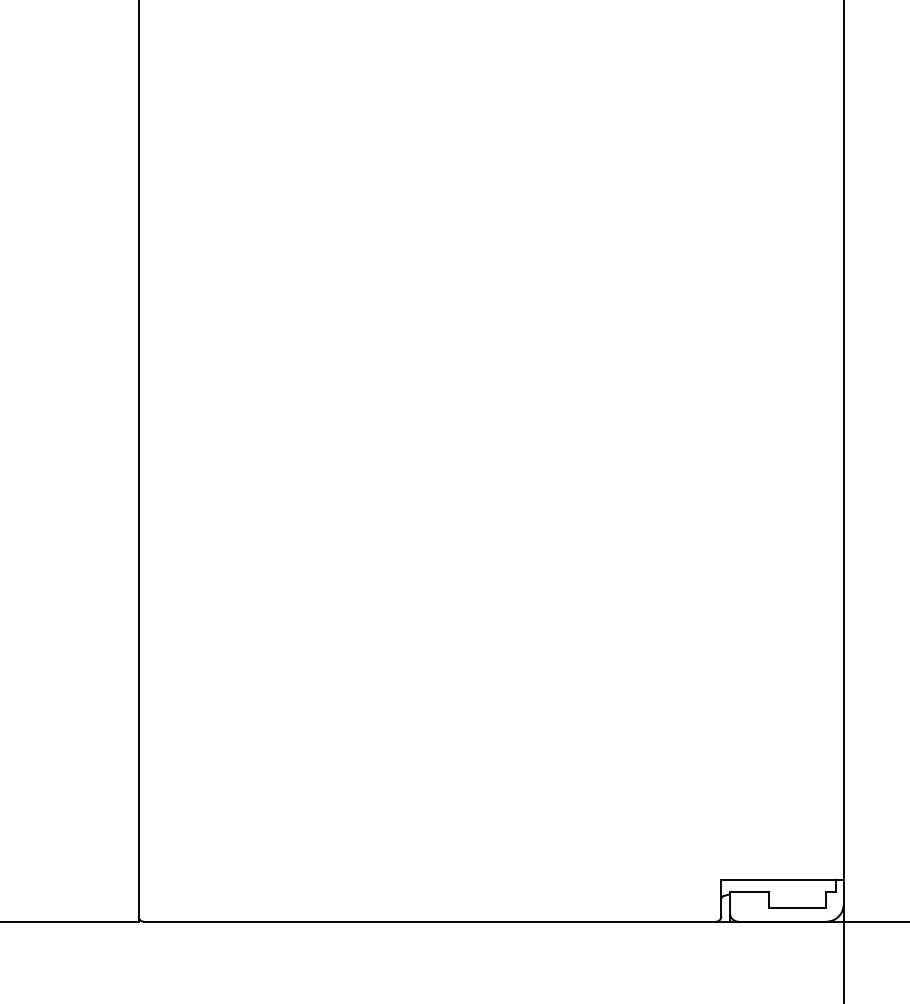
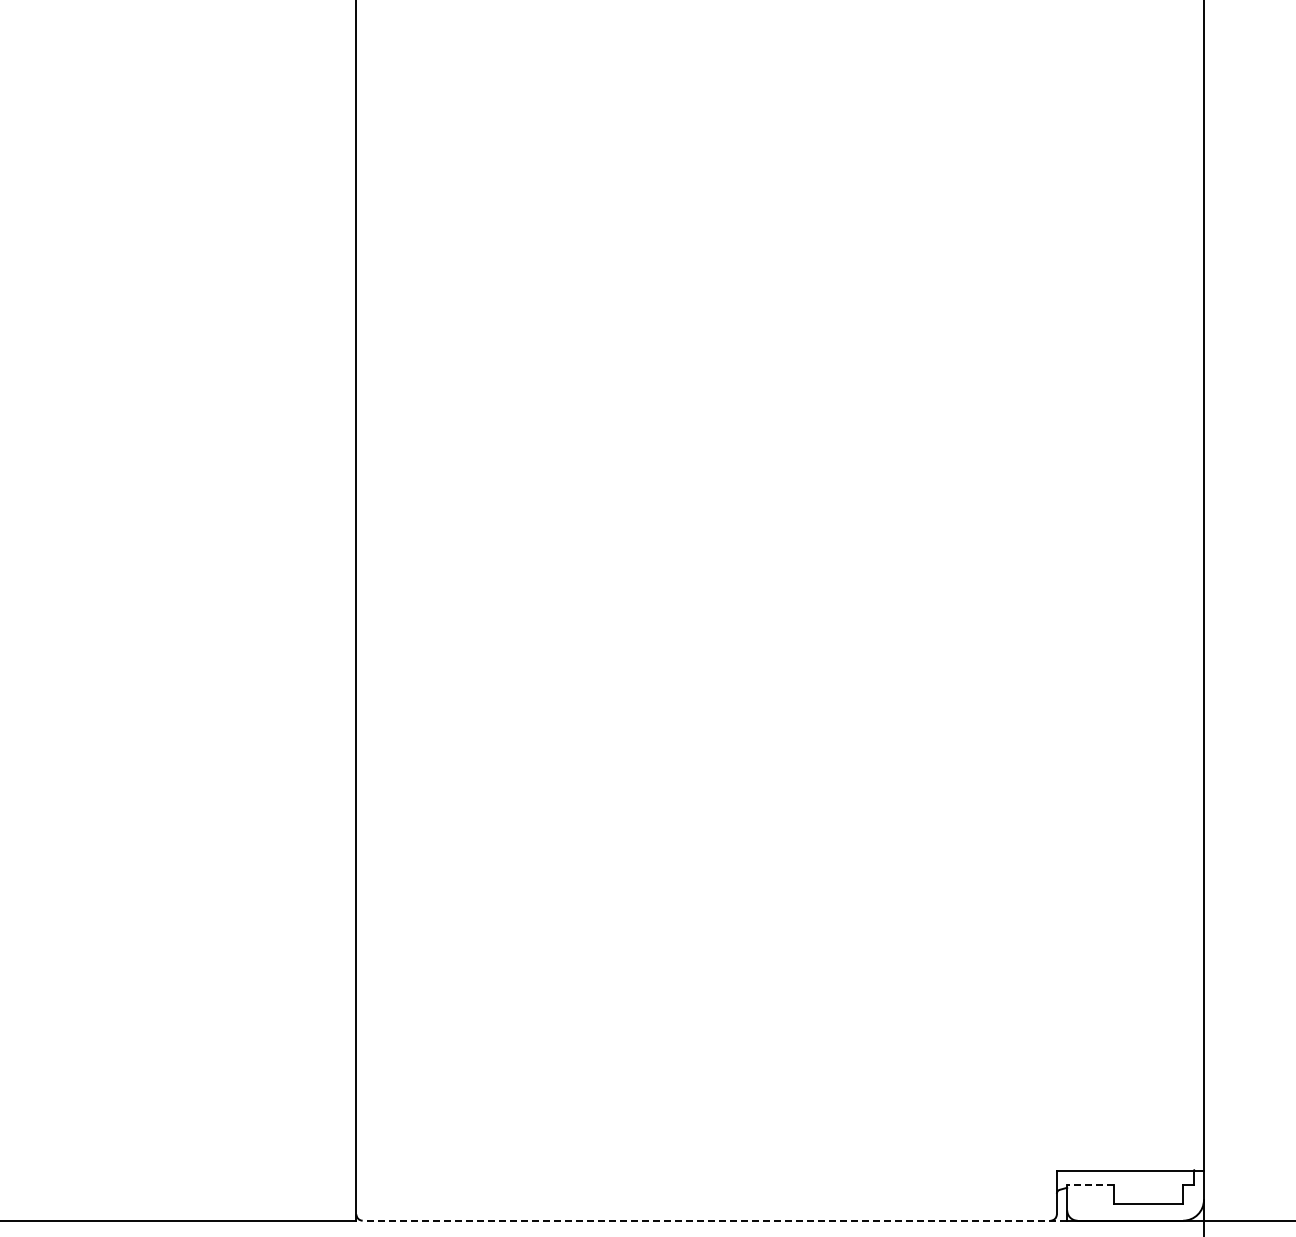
line: (749, 891) -> (1090, 1184), solid -> dashed
line: (436, 921) -> (714, 1220), solid -> dashed

